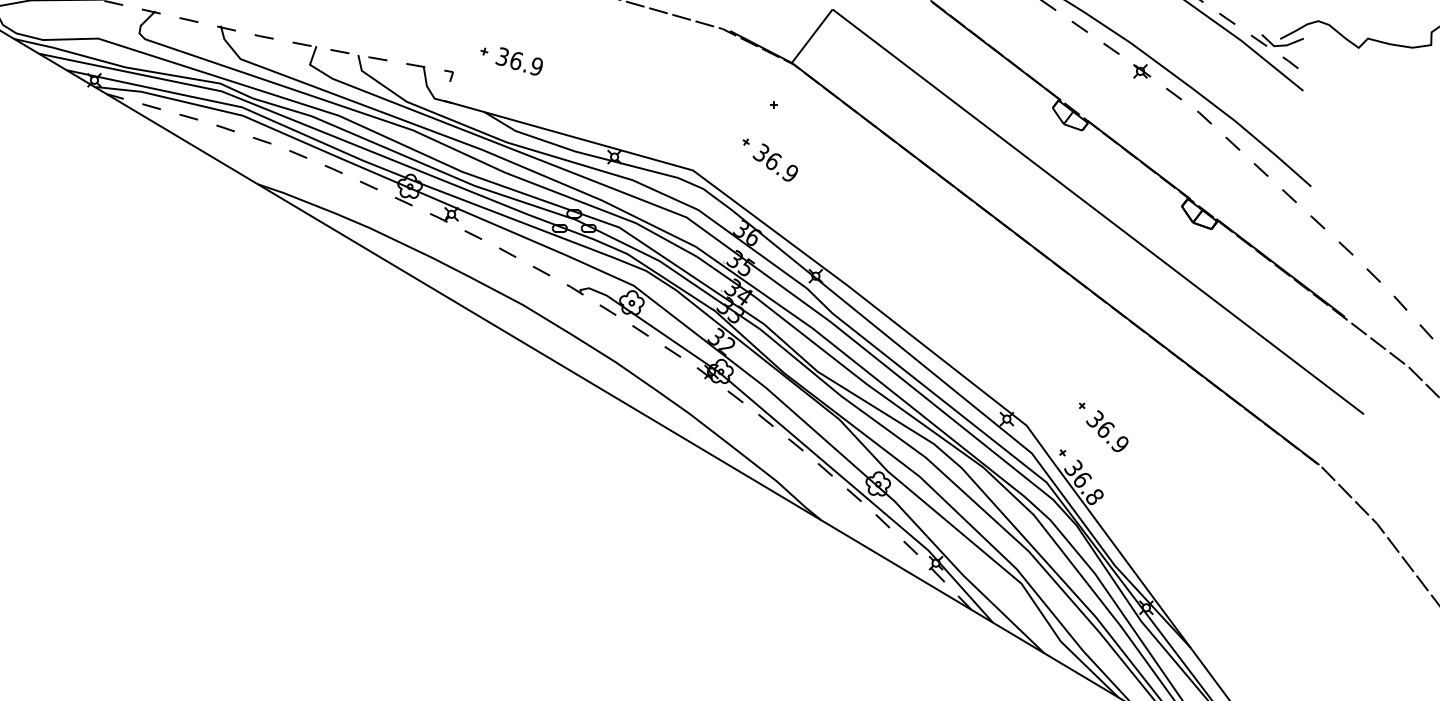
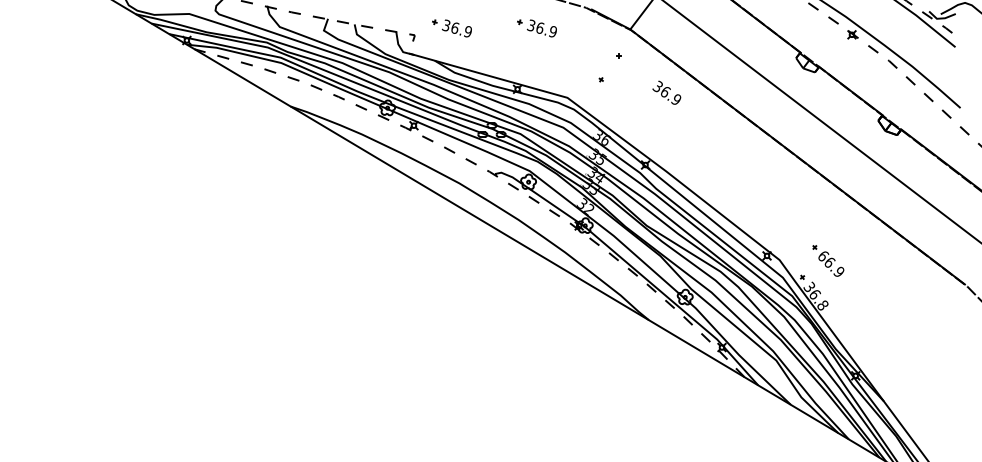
part: (644, 61) -> (536, 28), added
text: (774, 162) -> (666, 92), moved
text: (1095, 418) -> (823, 255), 36.9 -> 66.9

